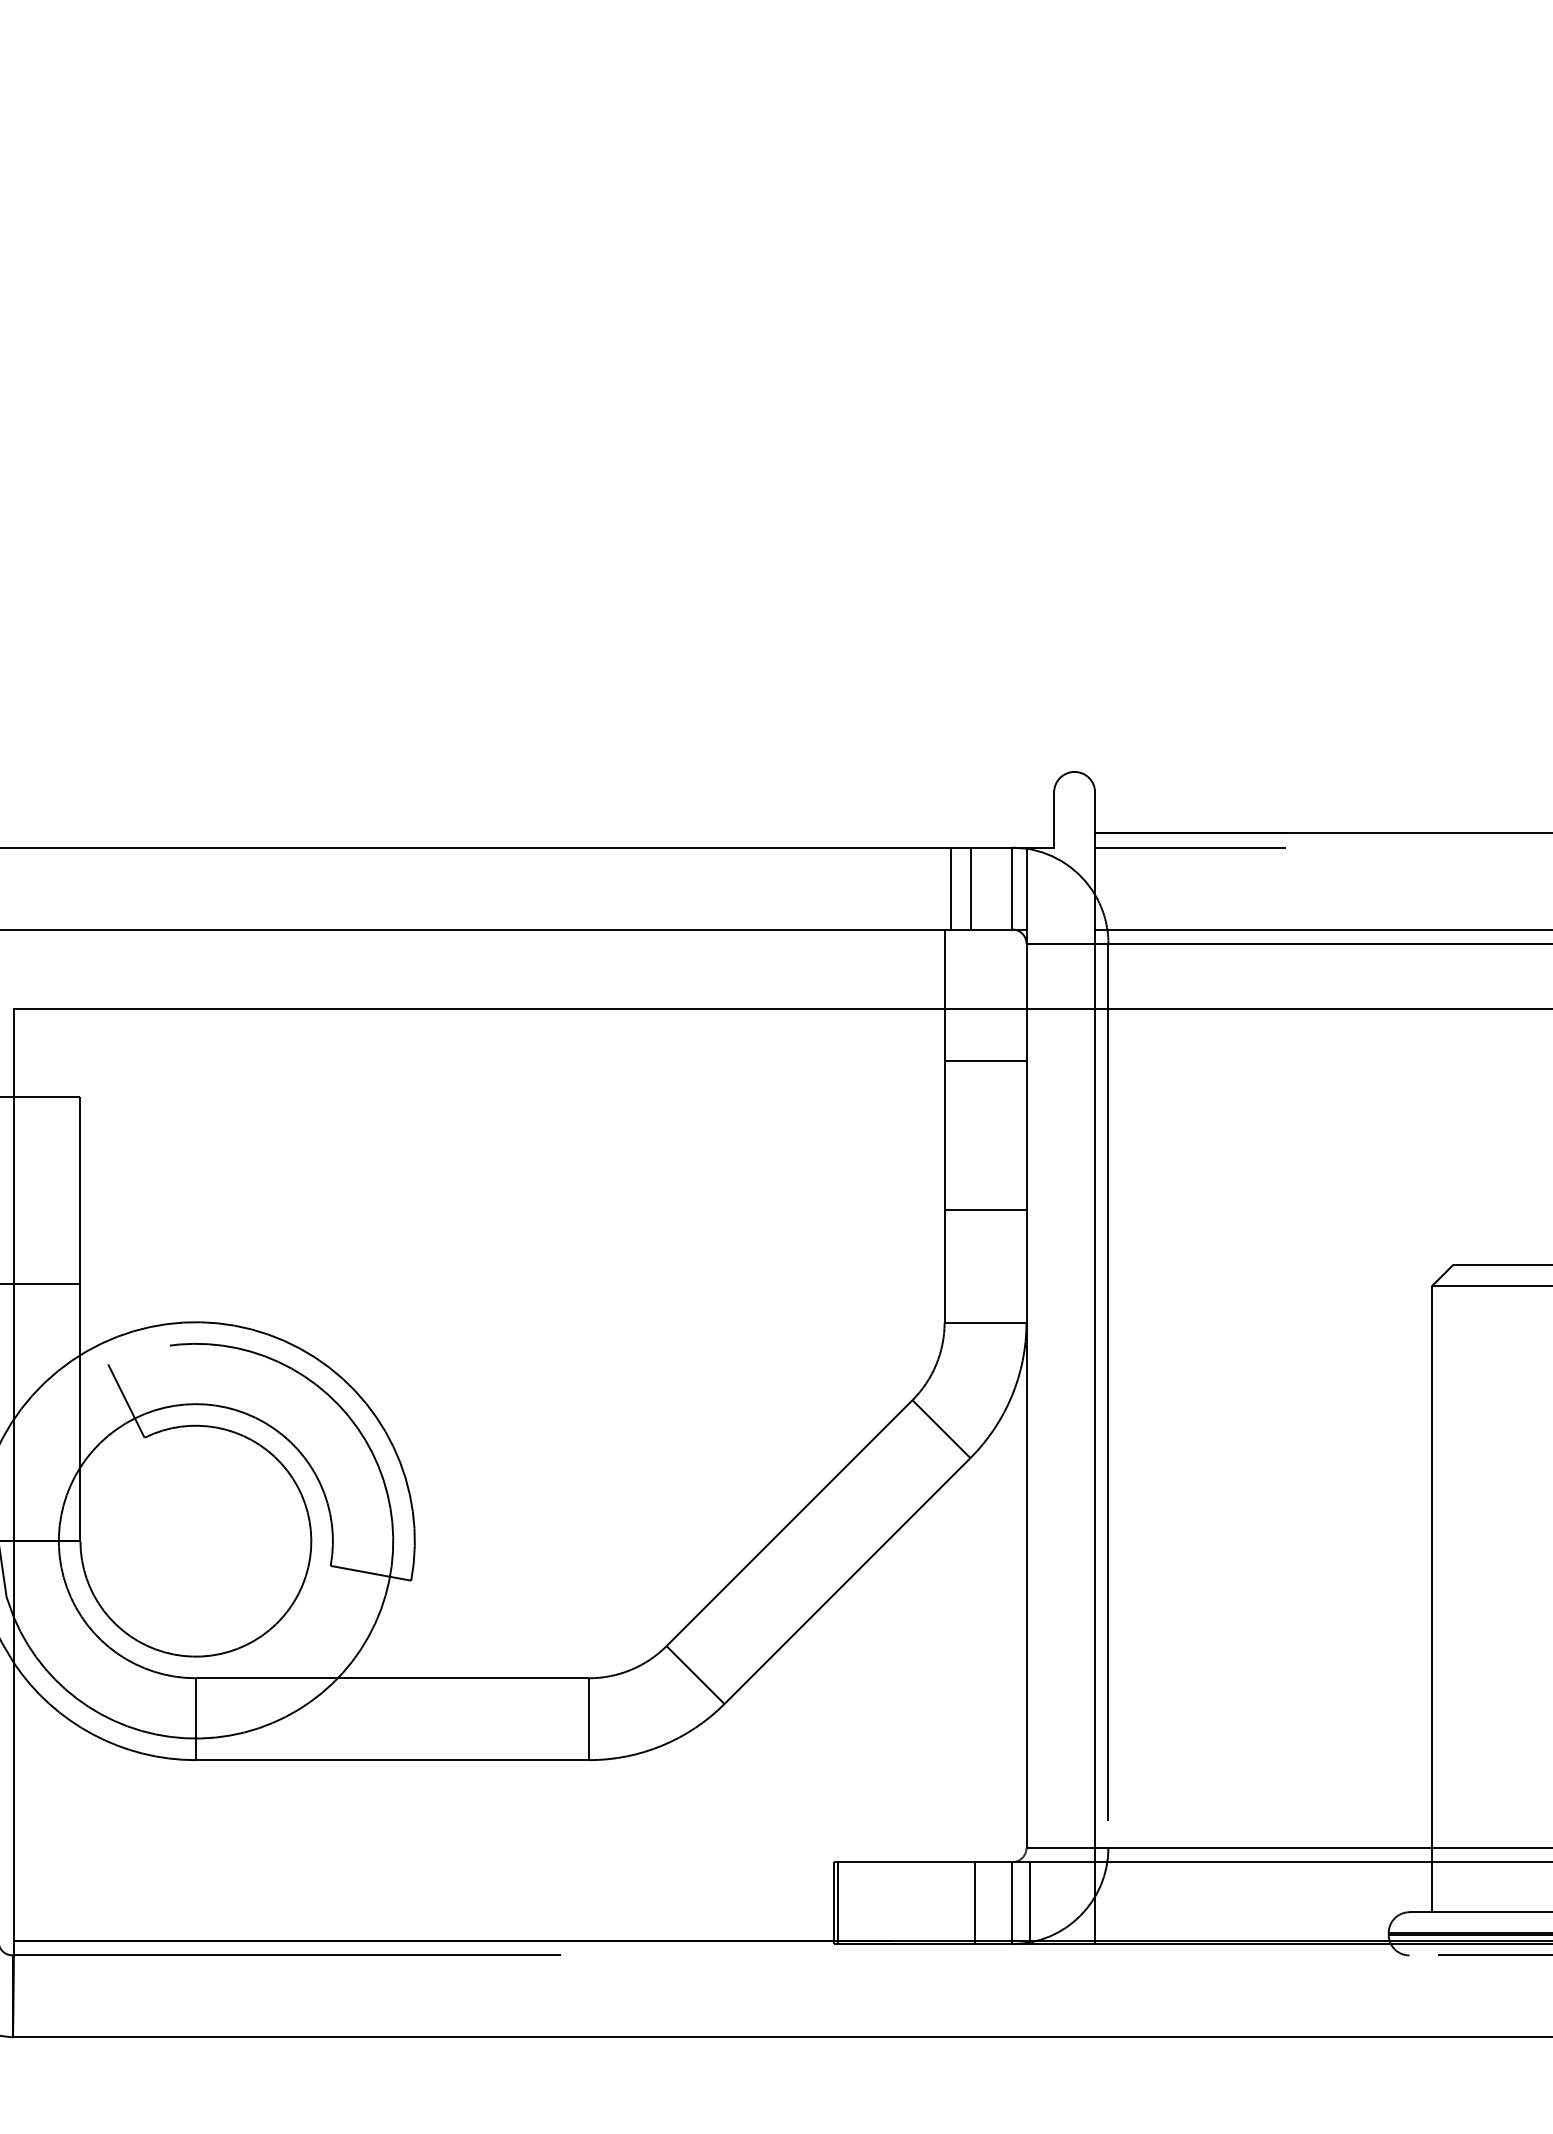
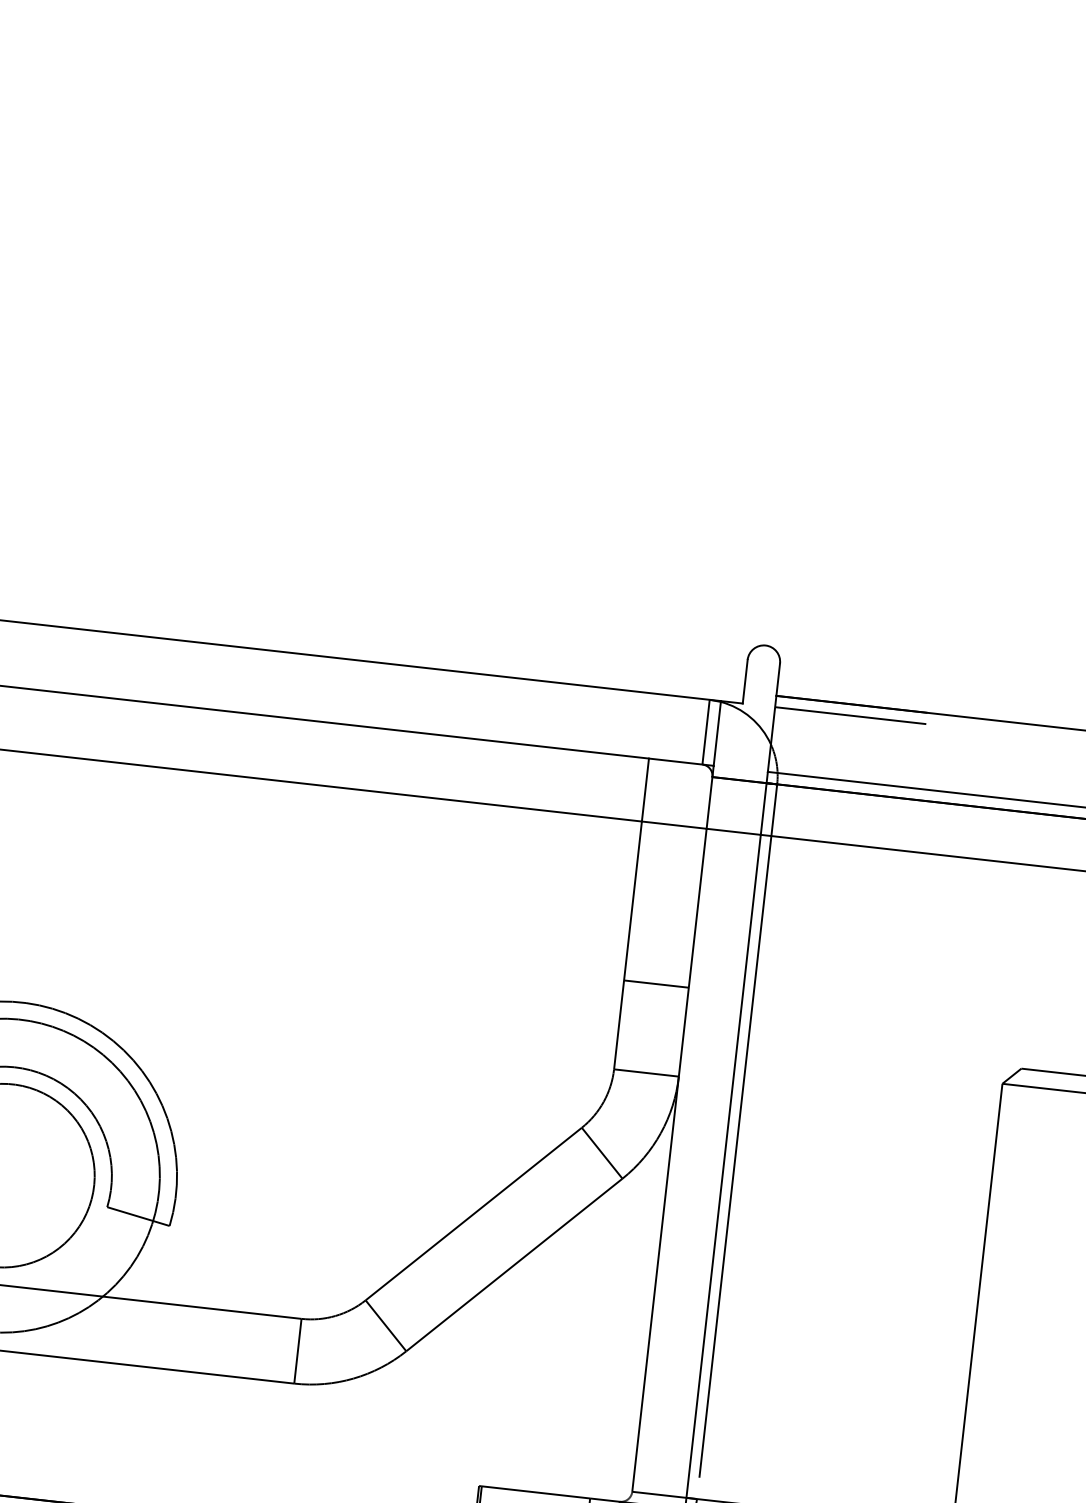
line: (950, 888) -> (657, 726), removed
line: (971, 888) -> (673, 728), removed
line: (985, 1061) -> (669, 866), removed

